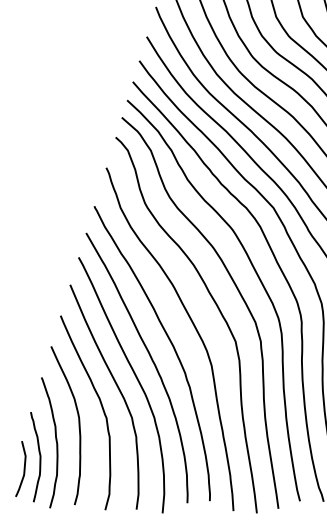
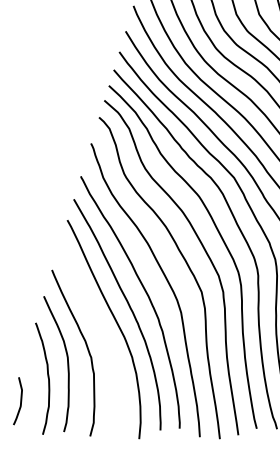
curve: (118, 391) -> (101, 334), removed
curve: (39, 456) -> (33, 390), removed

